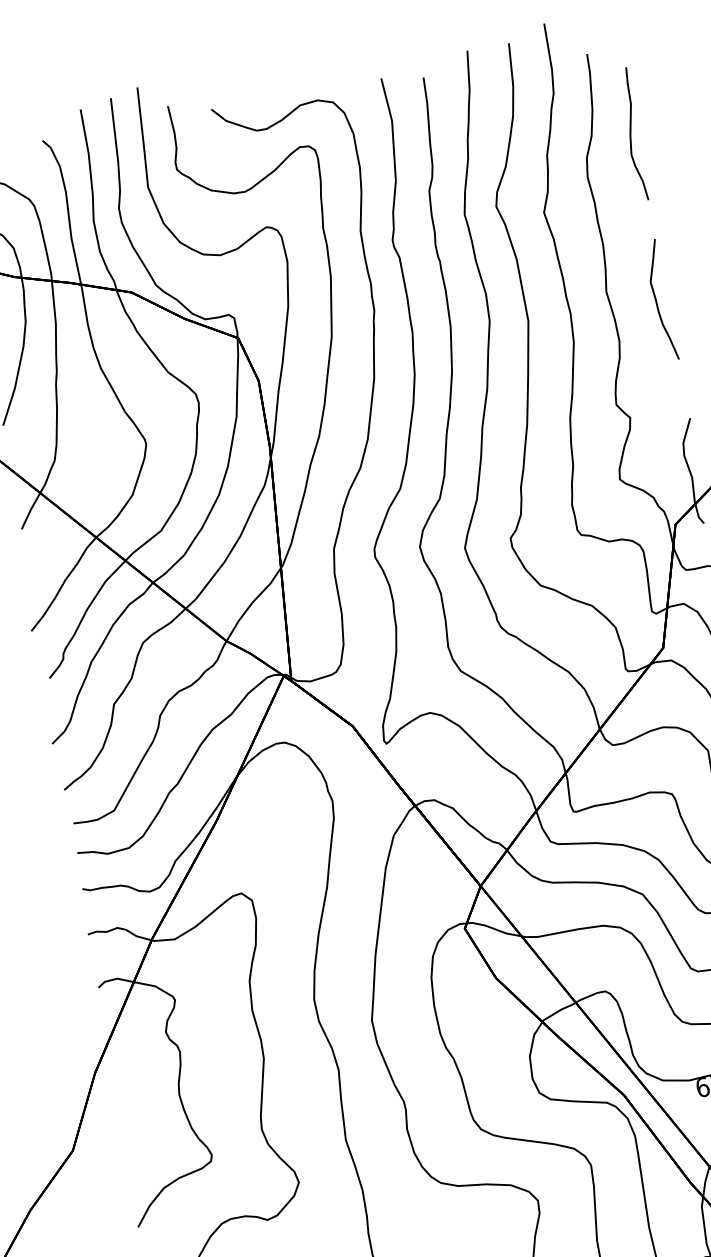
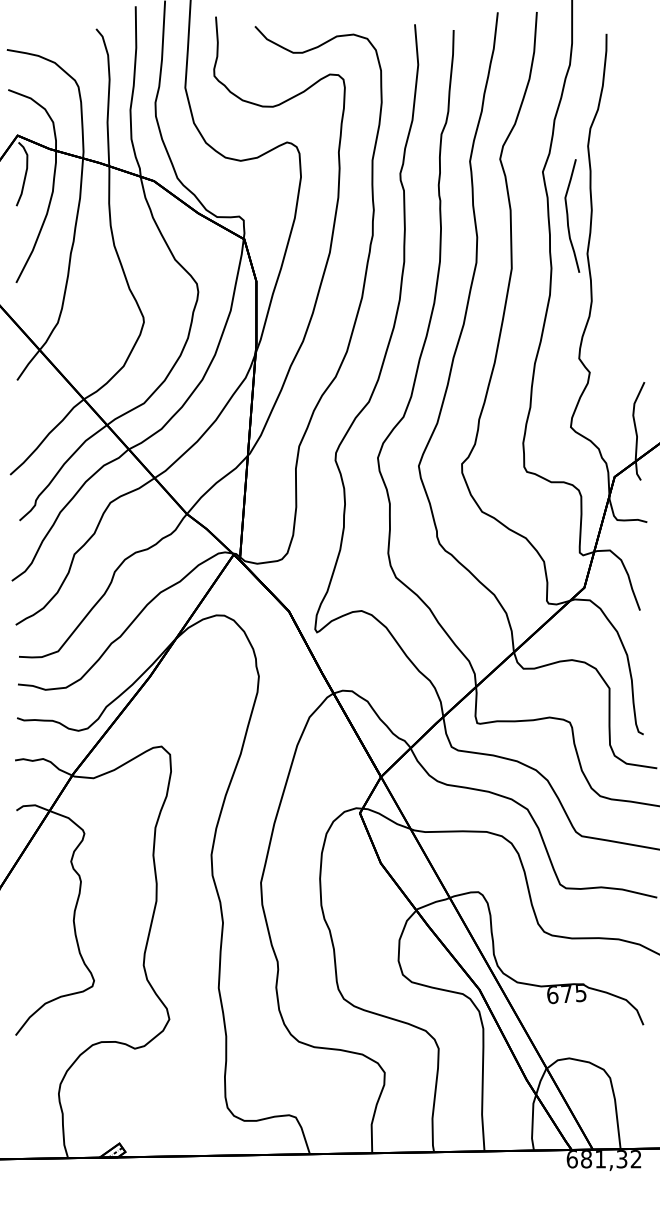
curve: (631, 134) -> (634, 114), removed
curve: (657, 300) -> (568, 215), moved

